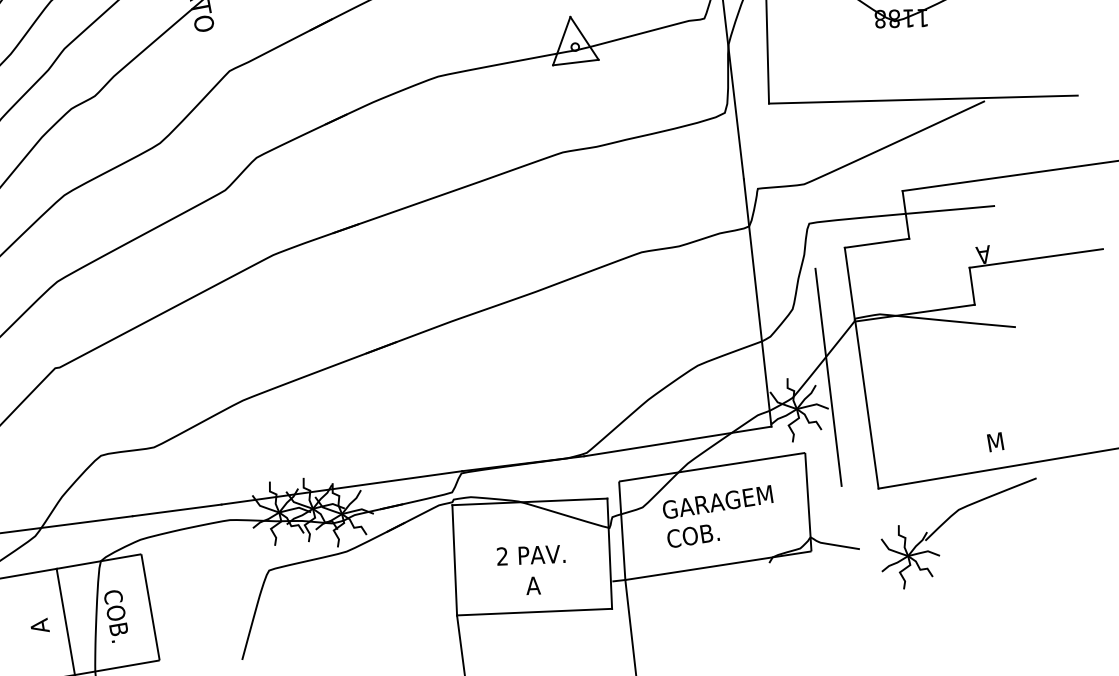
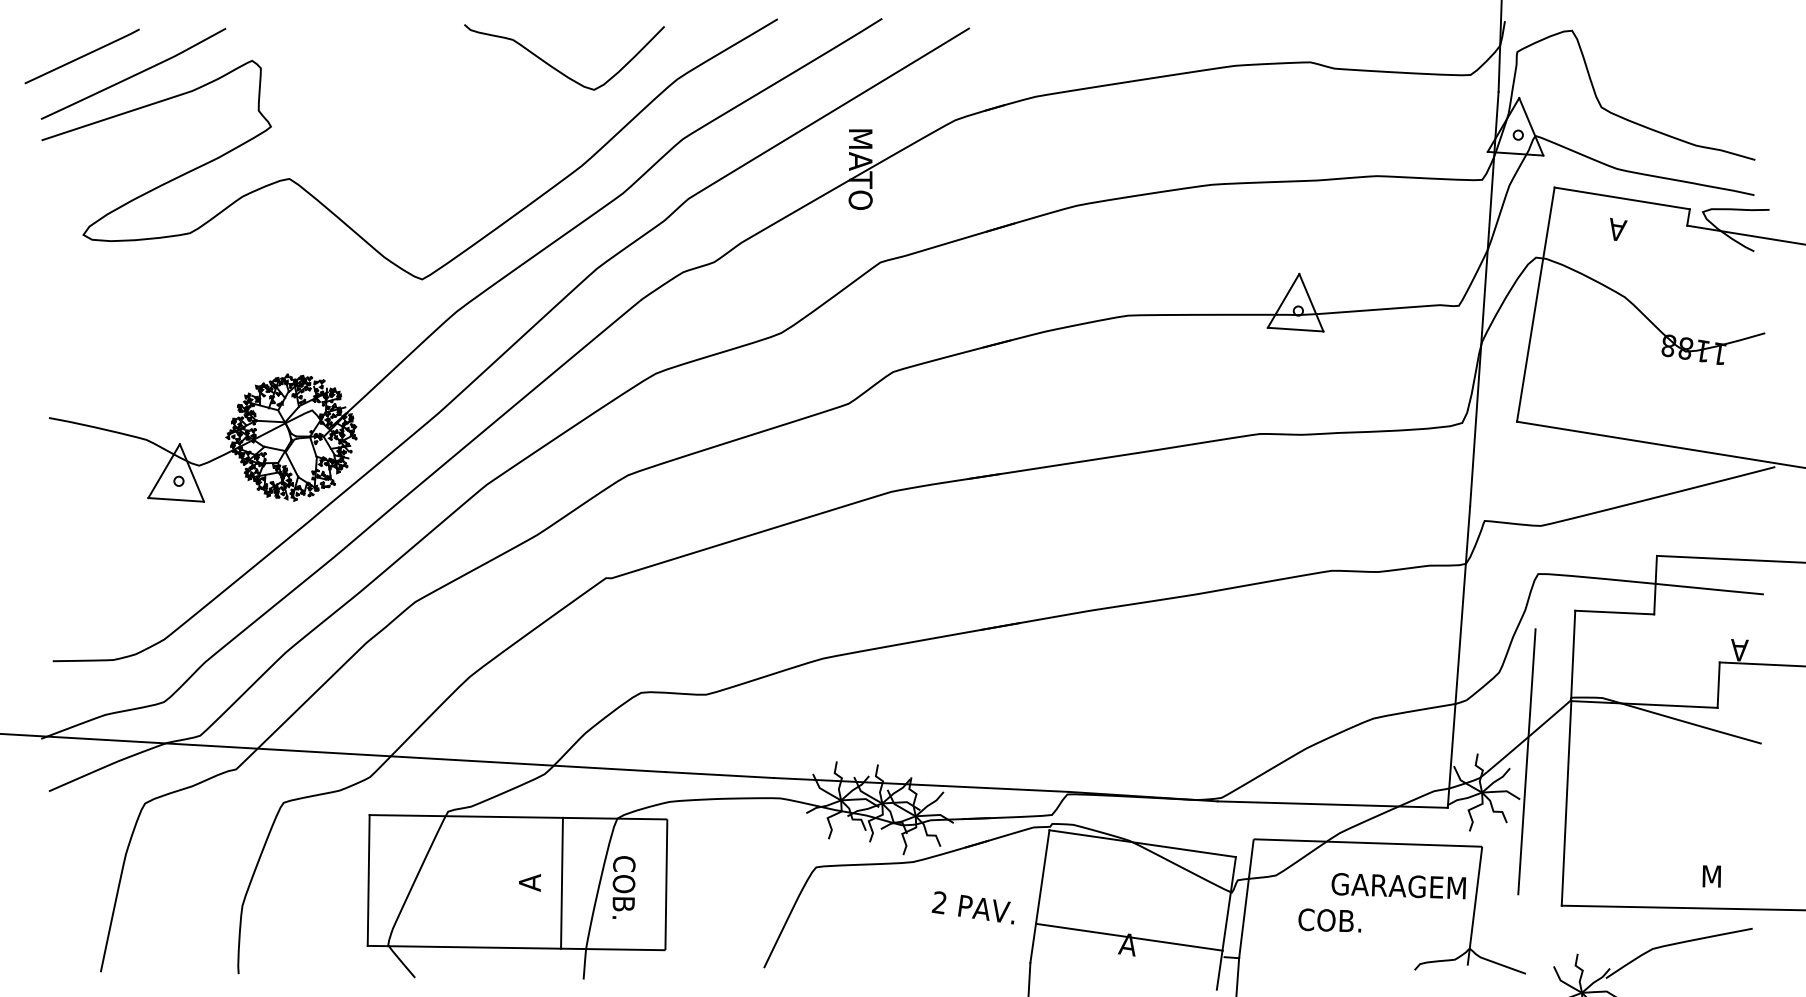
text: (717, 502) -> (1398, 886), moved
text: (529, 555) -> (972, 907), moved
line: (718, 565) -> (1353, 961), removed
line: (534, 611) -> (1129, 936), moved

